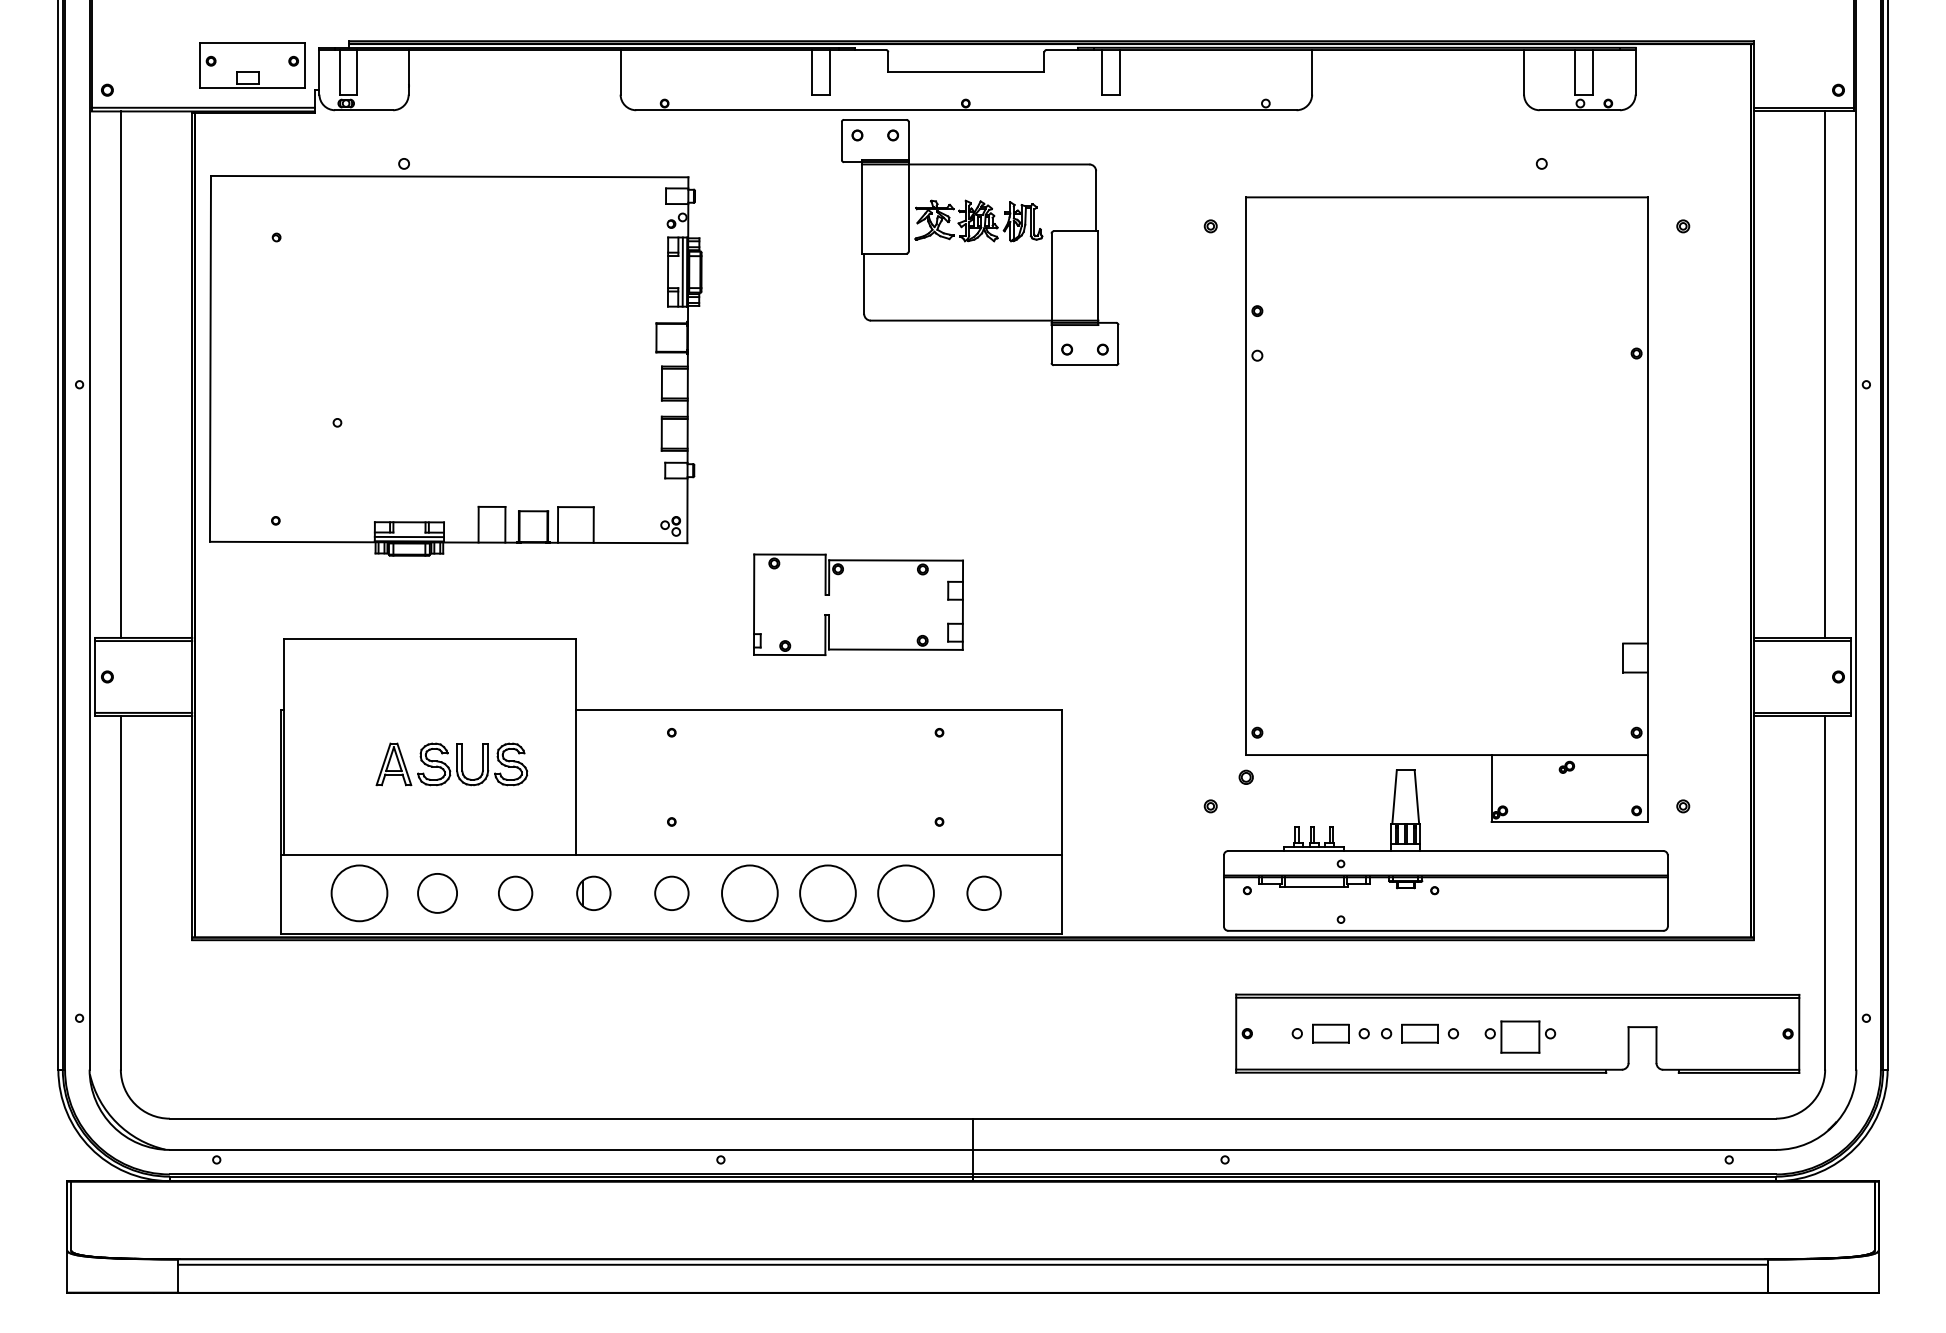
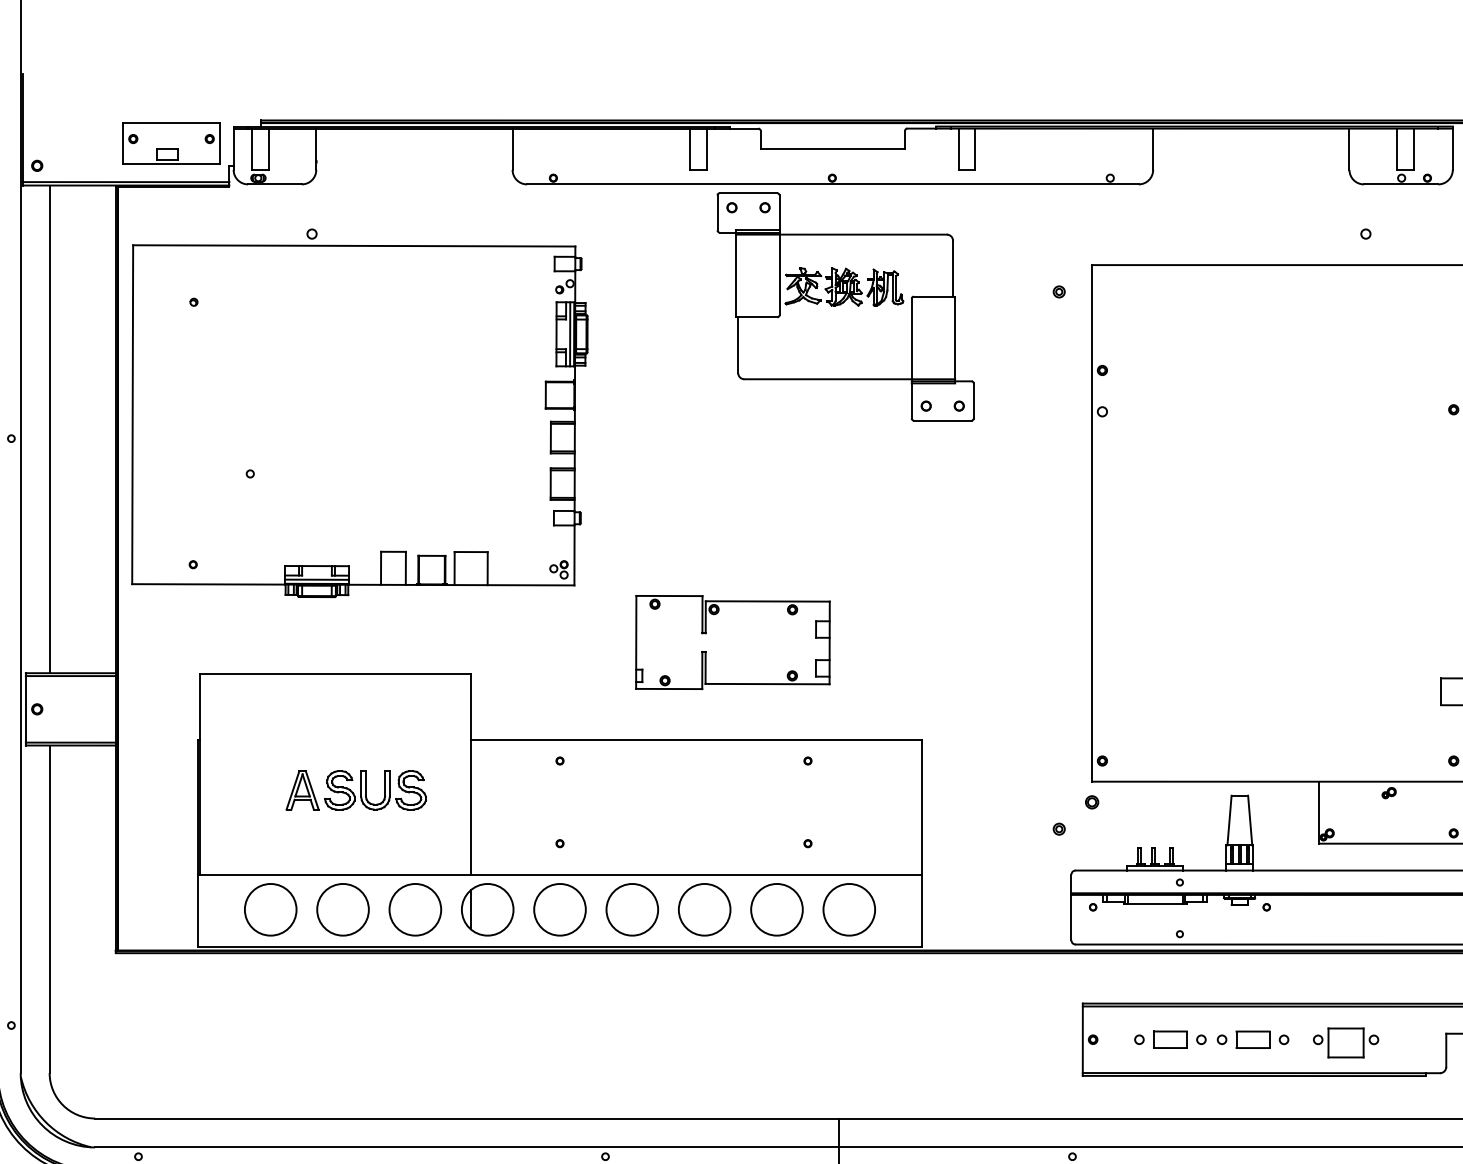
circle: (437, 893) -> (342, 909), size x1.43
circle: (515, 893) -> (415, 909), size x1.67
part: (593, 893) -> (487, 909), size x1.67
circle: (671, 893) -> (559, 909), size x1.67
circle: (984, 893) -> (849, 909), size x1.67

